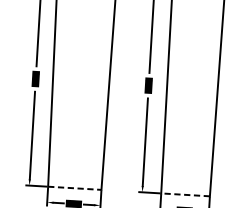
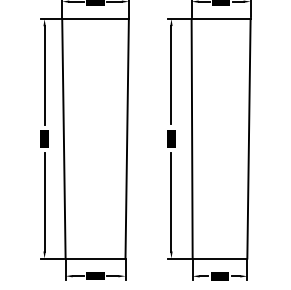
line: (74, 188) -> (95, 258), dashed -> solid
line: (185, 194) -> (219, 258), dashed -> solid

